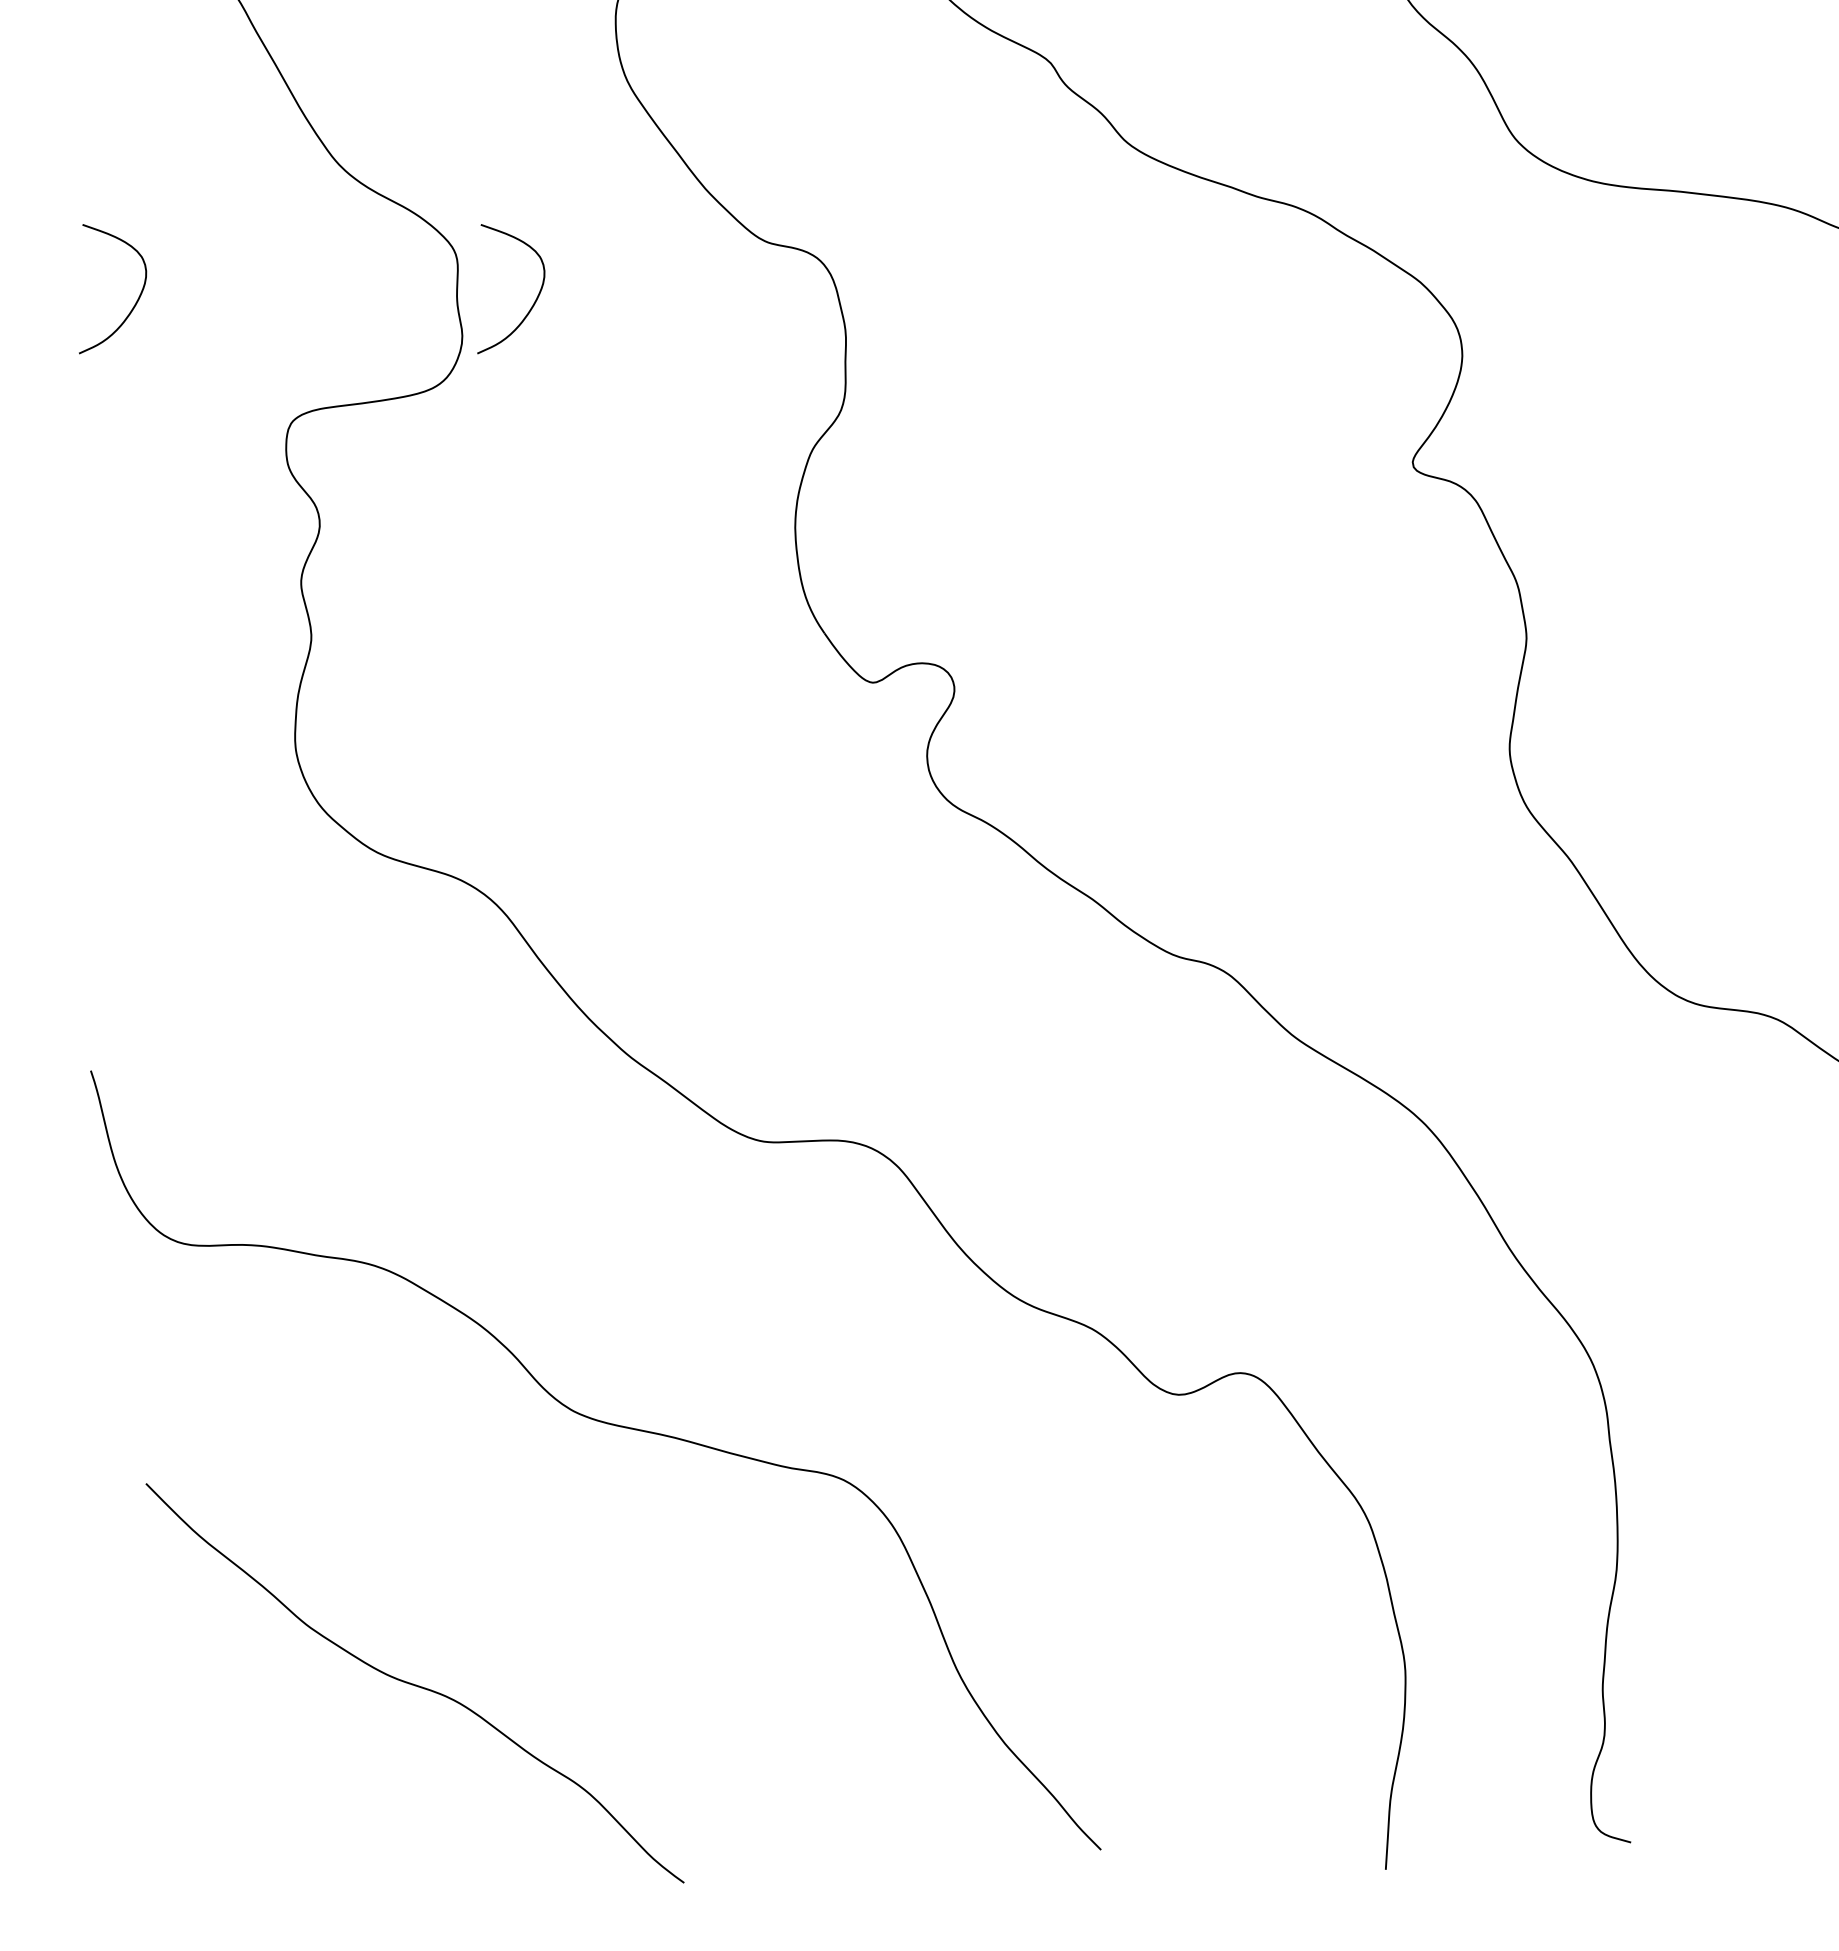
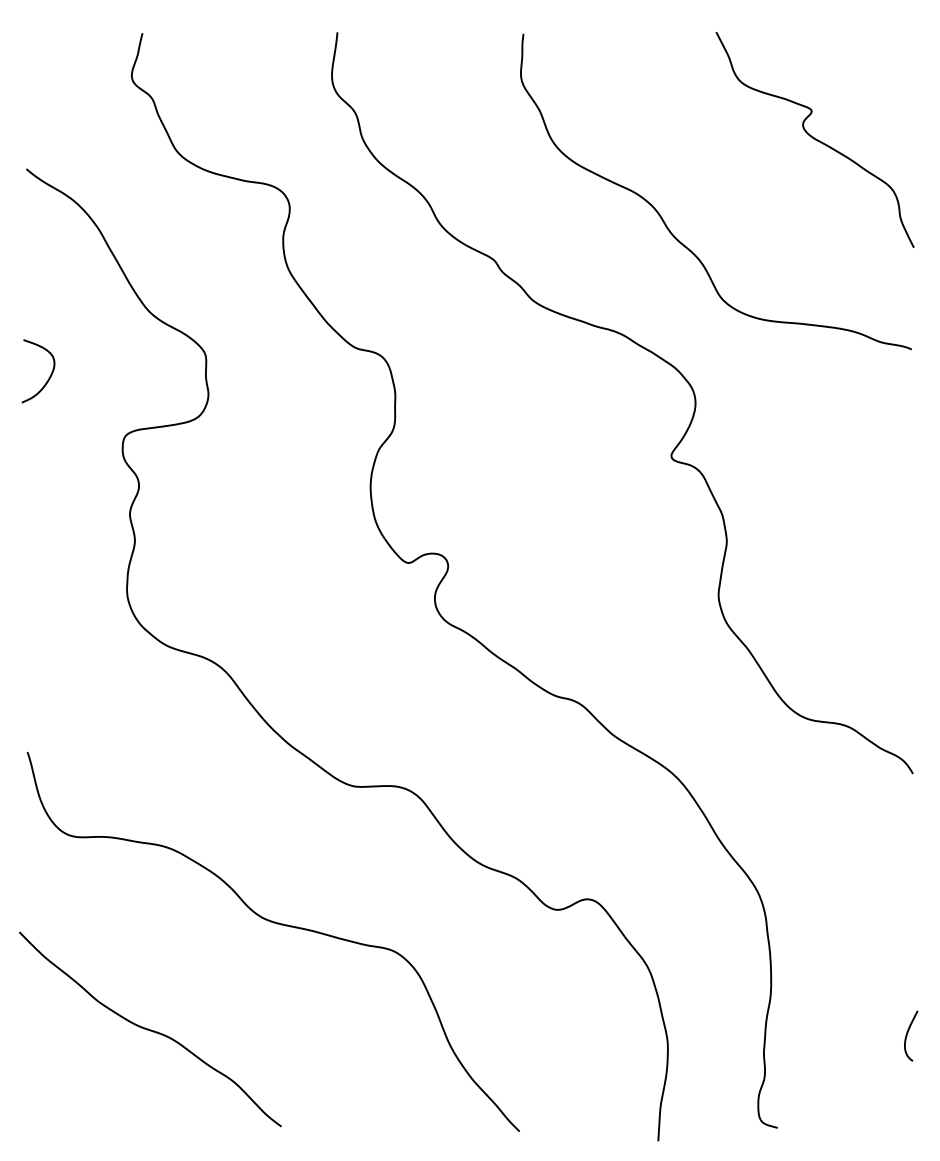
curve: (530, 305) -> (241, 379), removed
curve: (415, 1683) -> (150, 1029), moved

